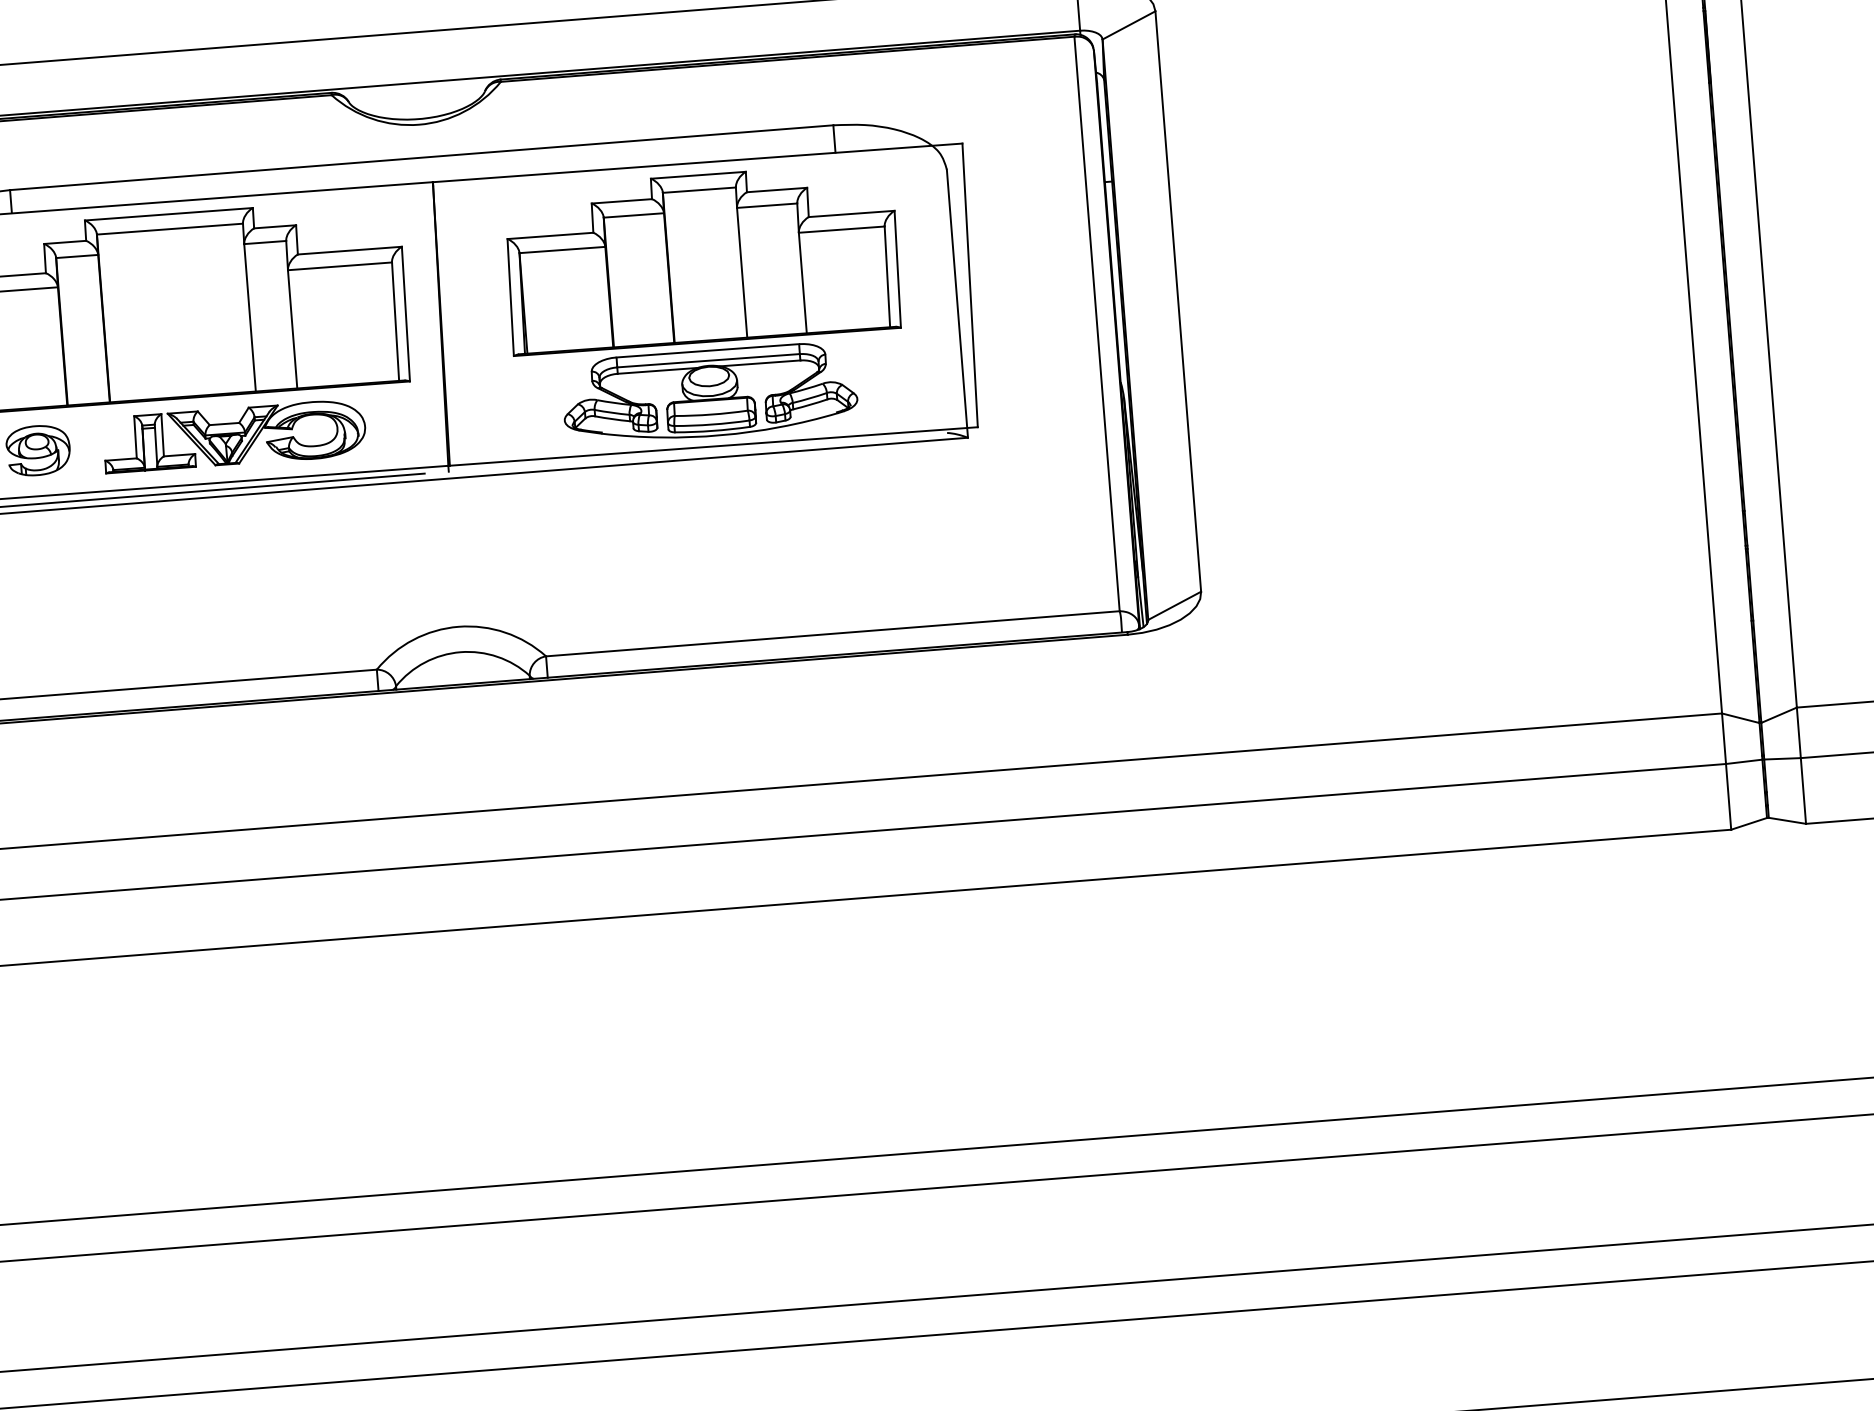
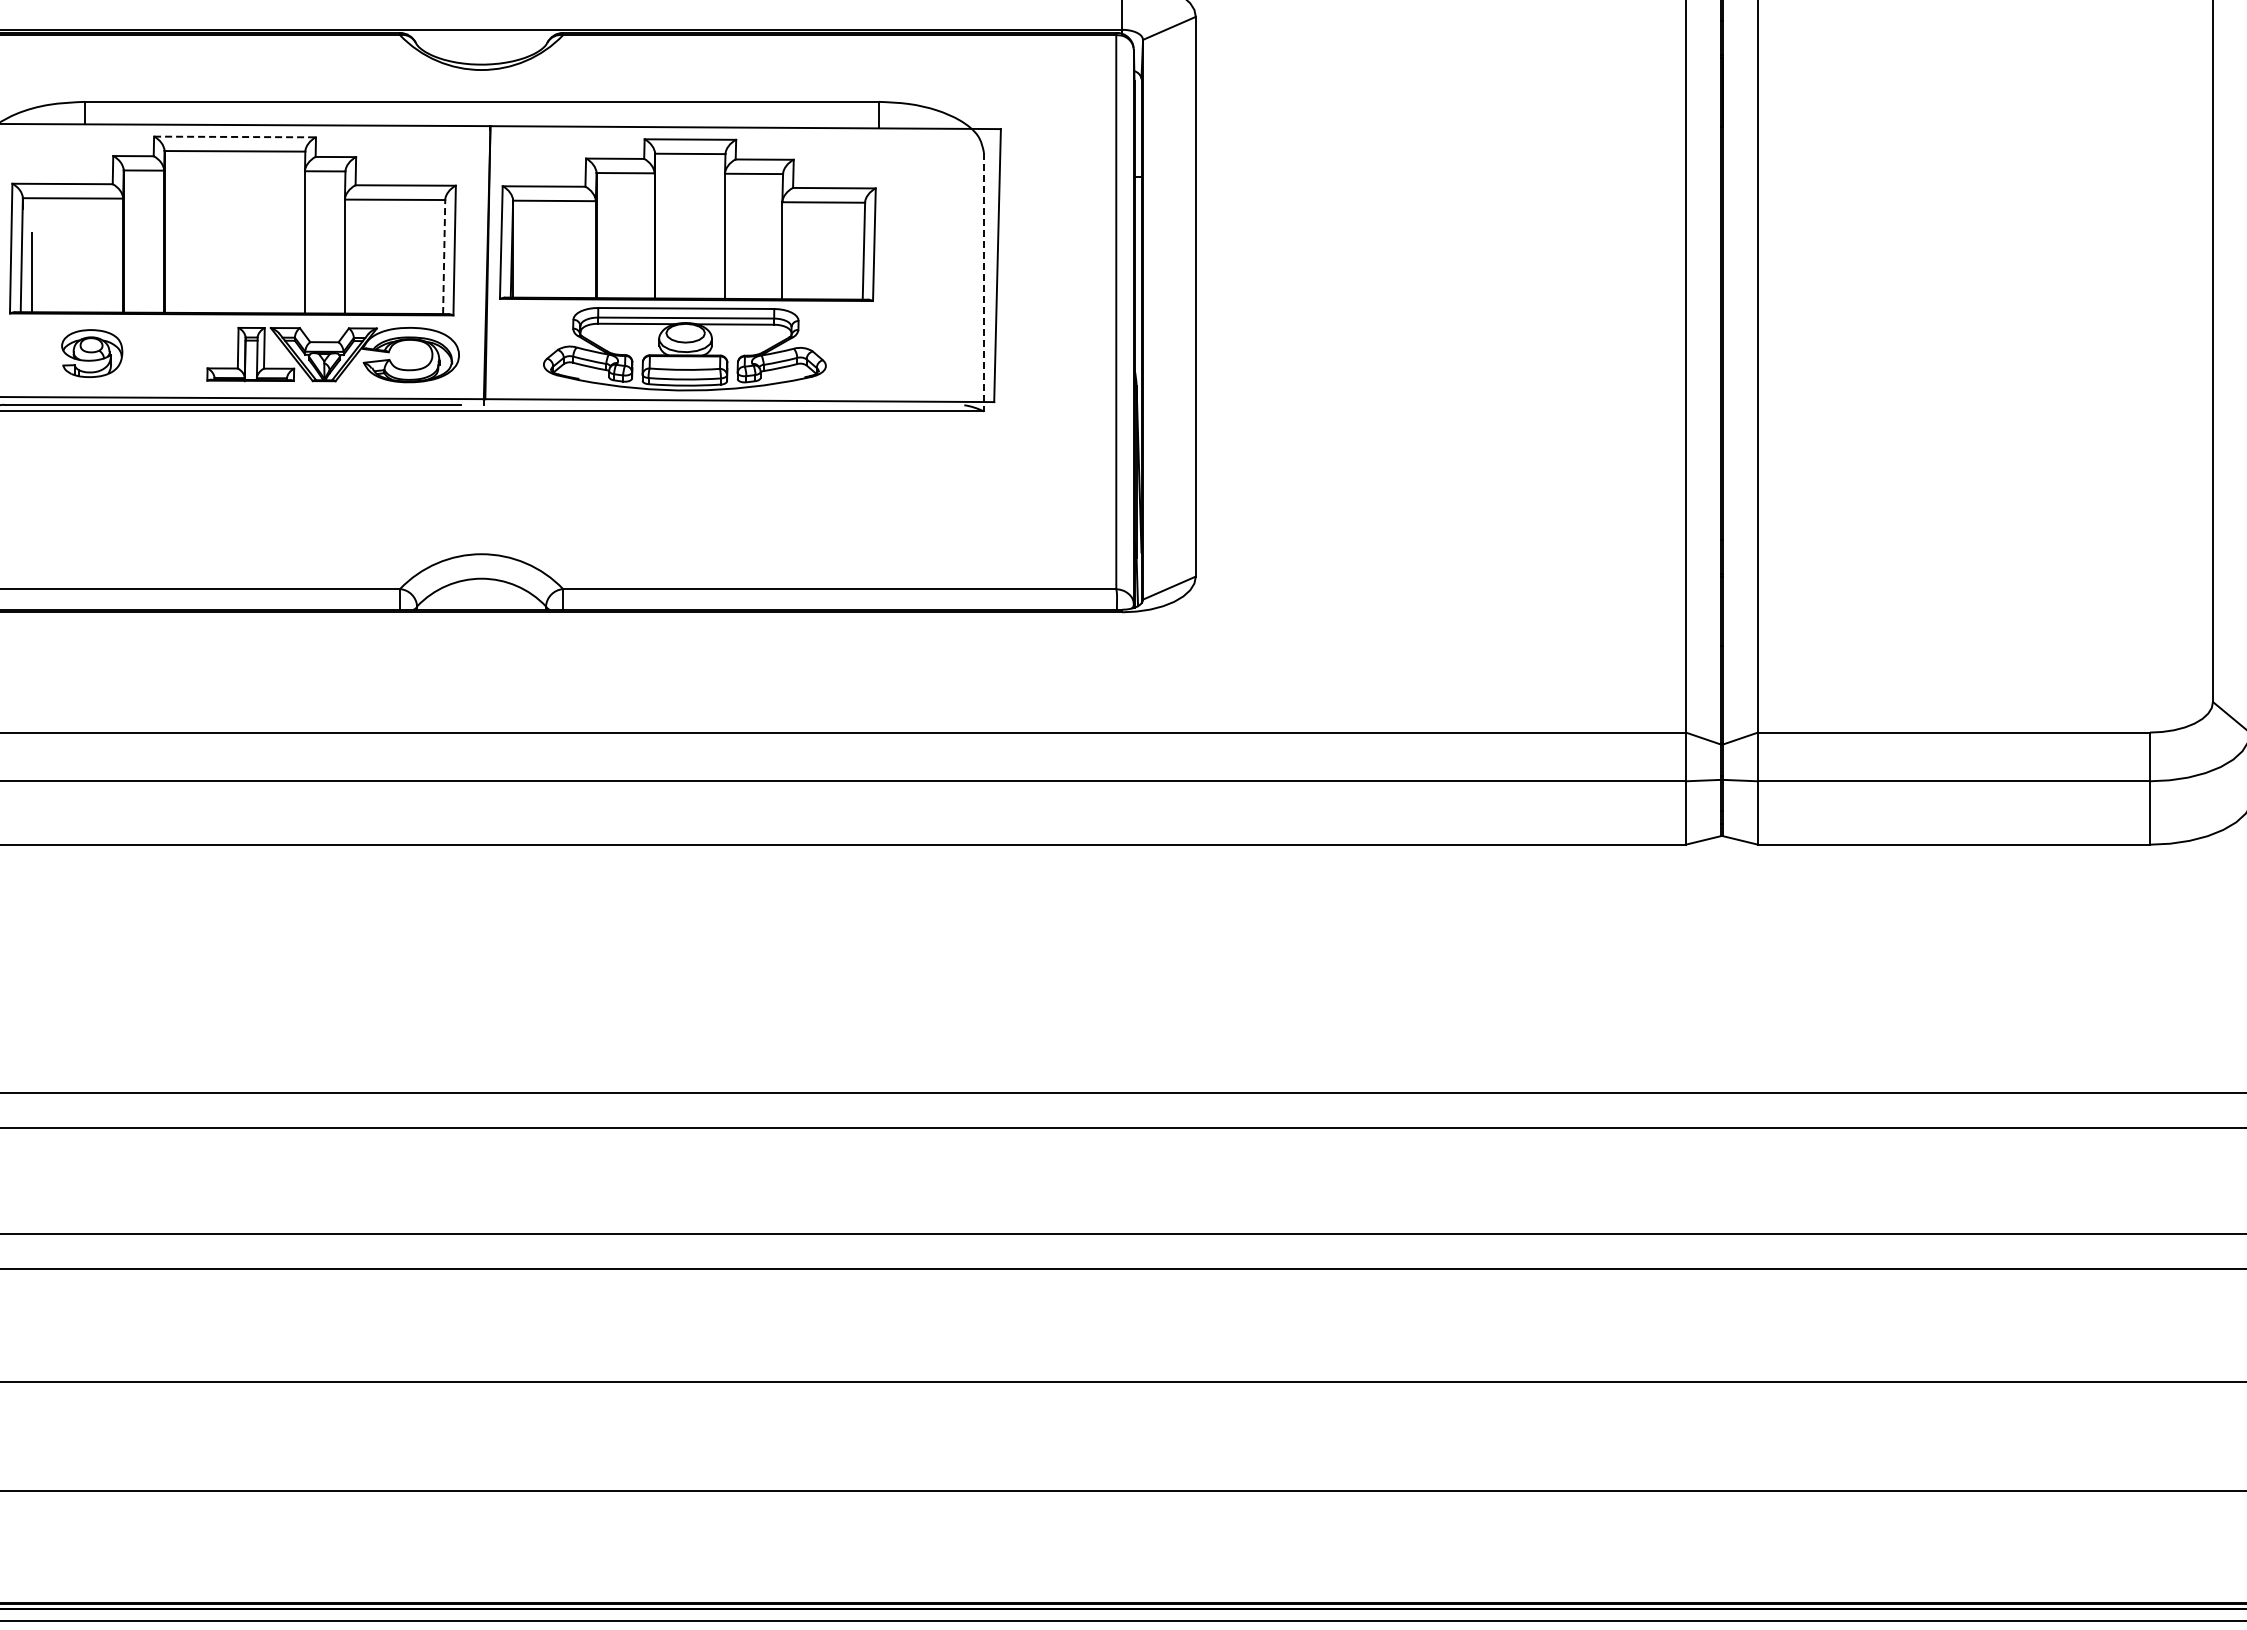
line: (169, 213) -> (235, 136), solid -> dashed
line: (957, 303) -> (984, 282), solid -> dashed
part: (705, 305) -> (687, 264), moved
line: (395, 321) -> (444, 256), solid -> dashed
part: (233, 436) -> (332, 354), moved

